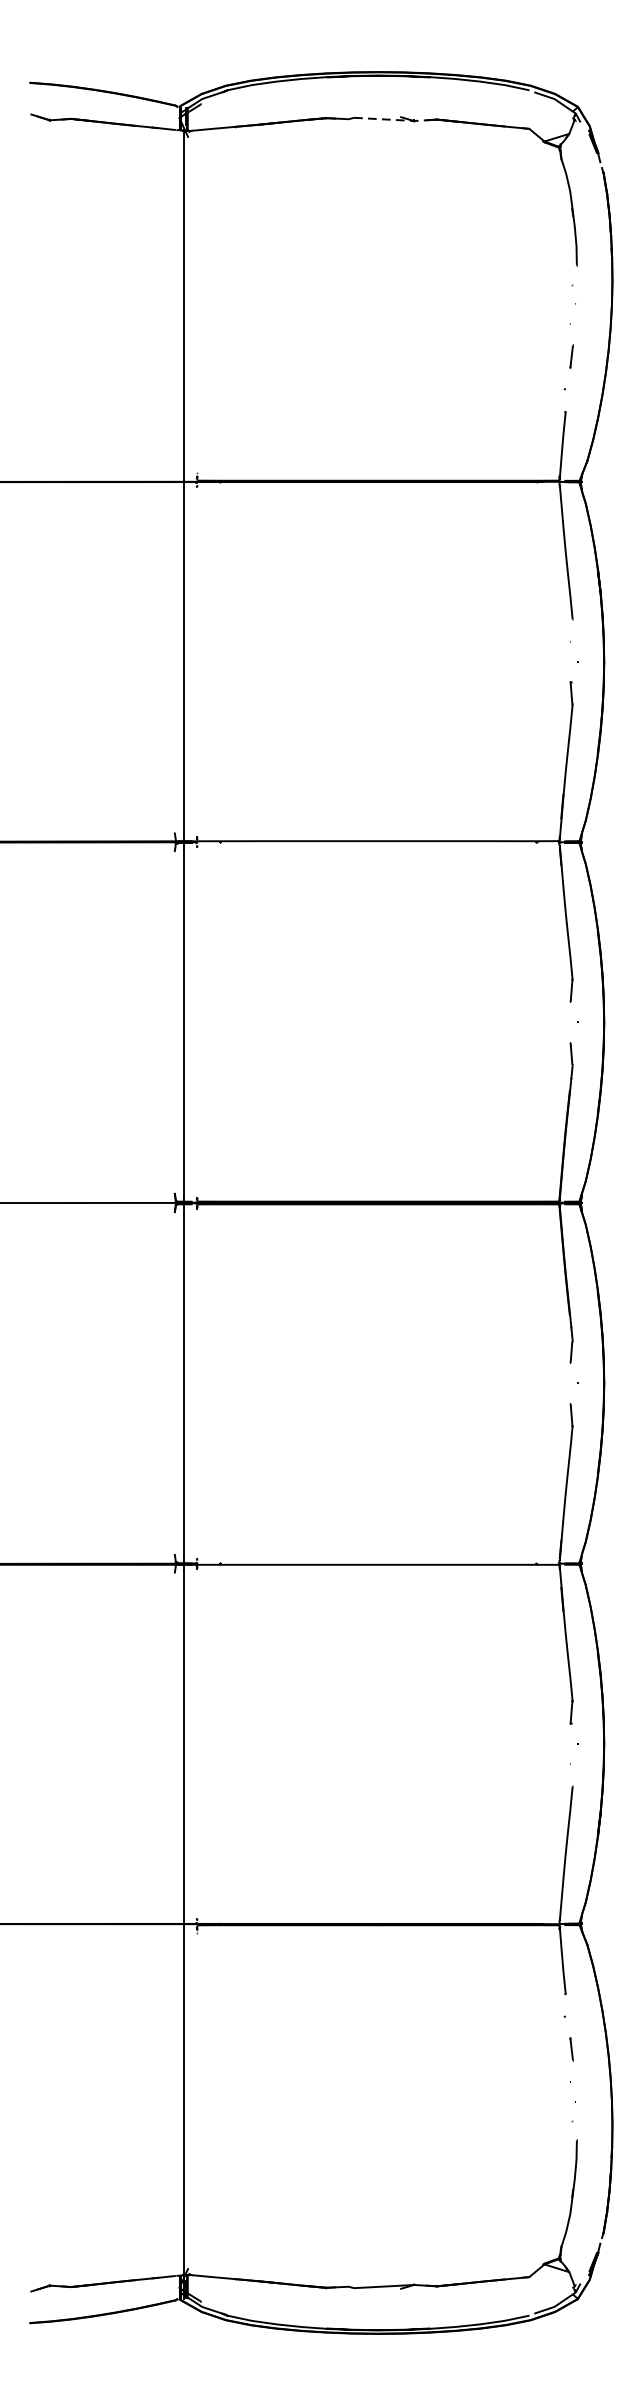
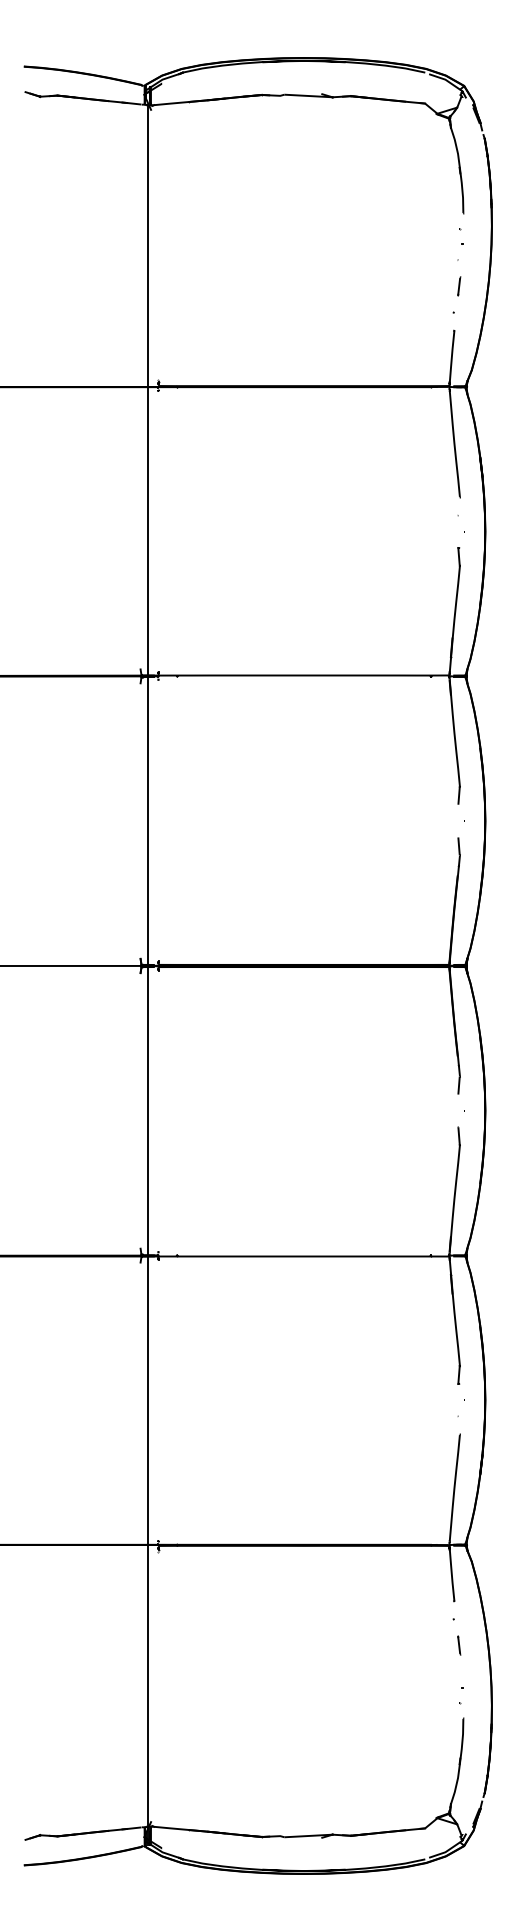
line: (391, 120) -> (314, 96), dashed -> solid

